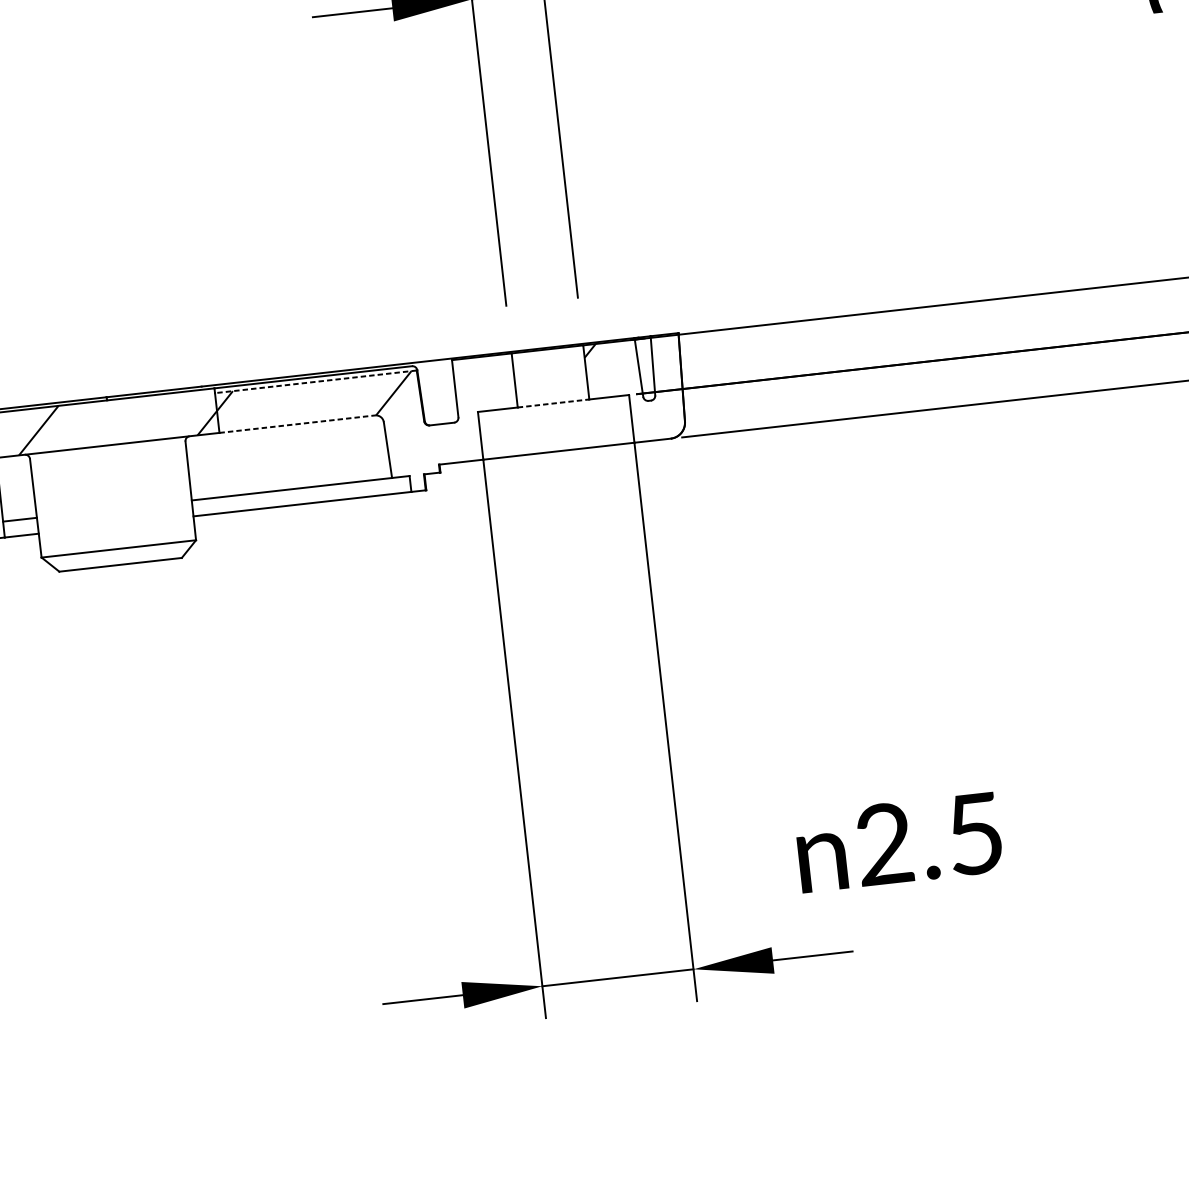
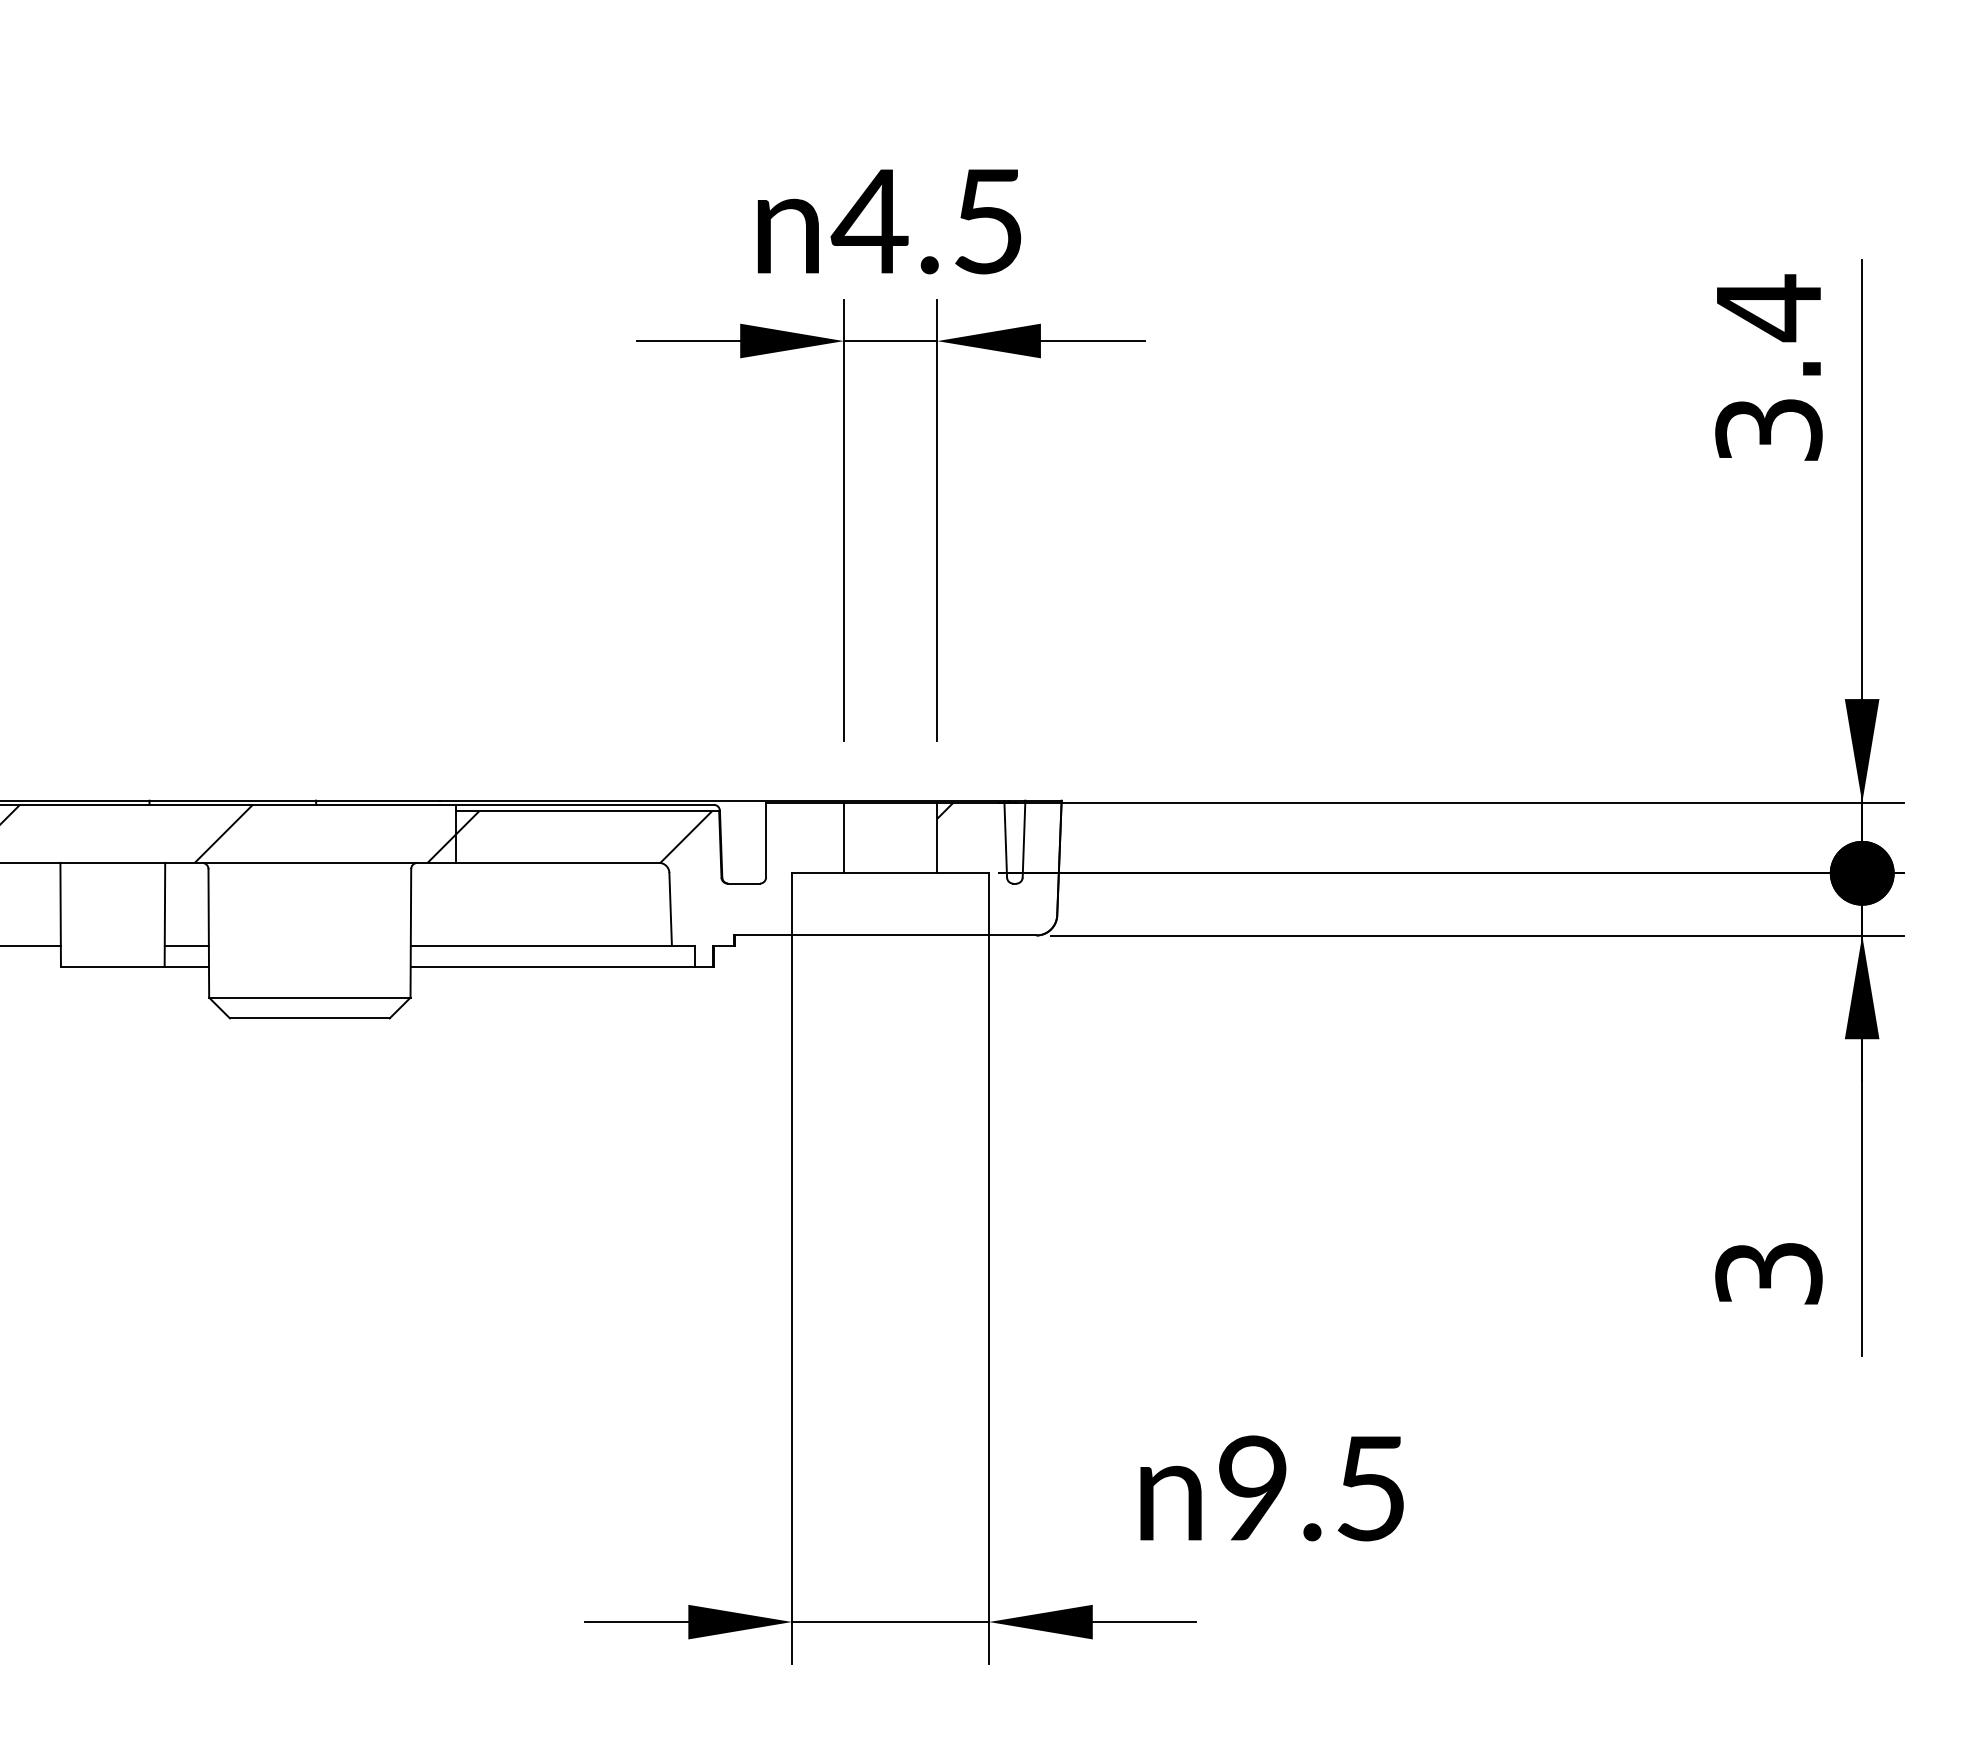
line: (315, 382) -> (587, 811), dashed -> solid
line: (553, 403) -> (890, 873), dashed -> solid
line: (297, 423) -> (558, 862), dashed -> solid
text: (883, 843) -> (1252, 1487), 2.5 -> 9.5

